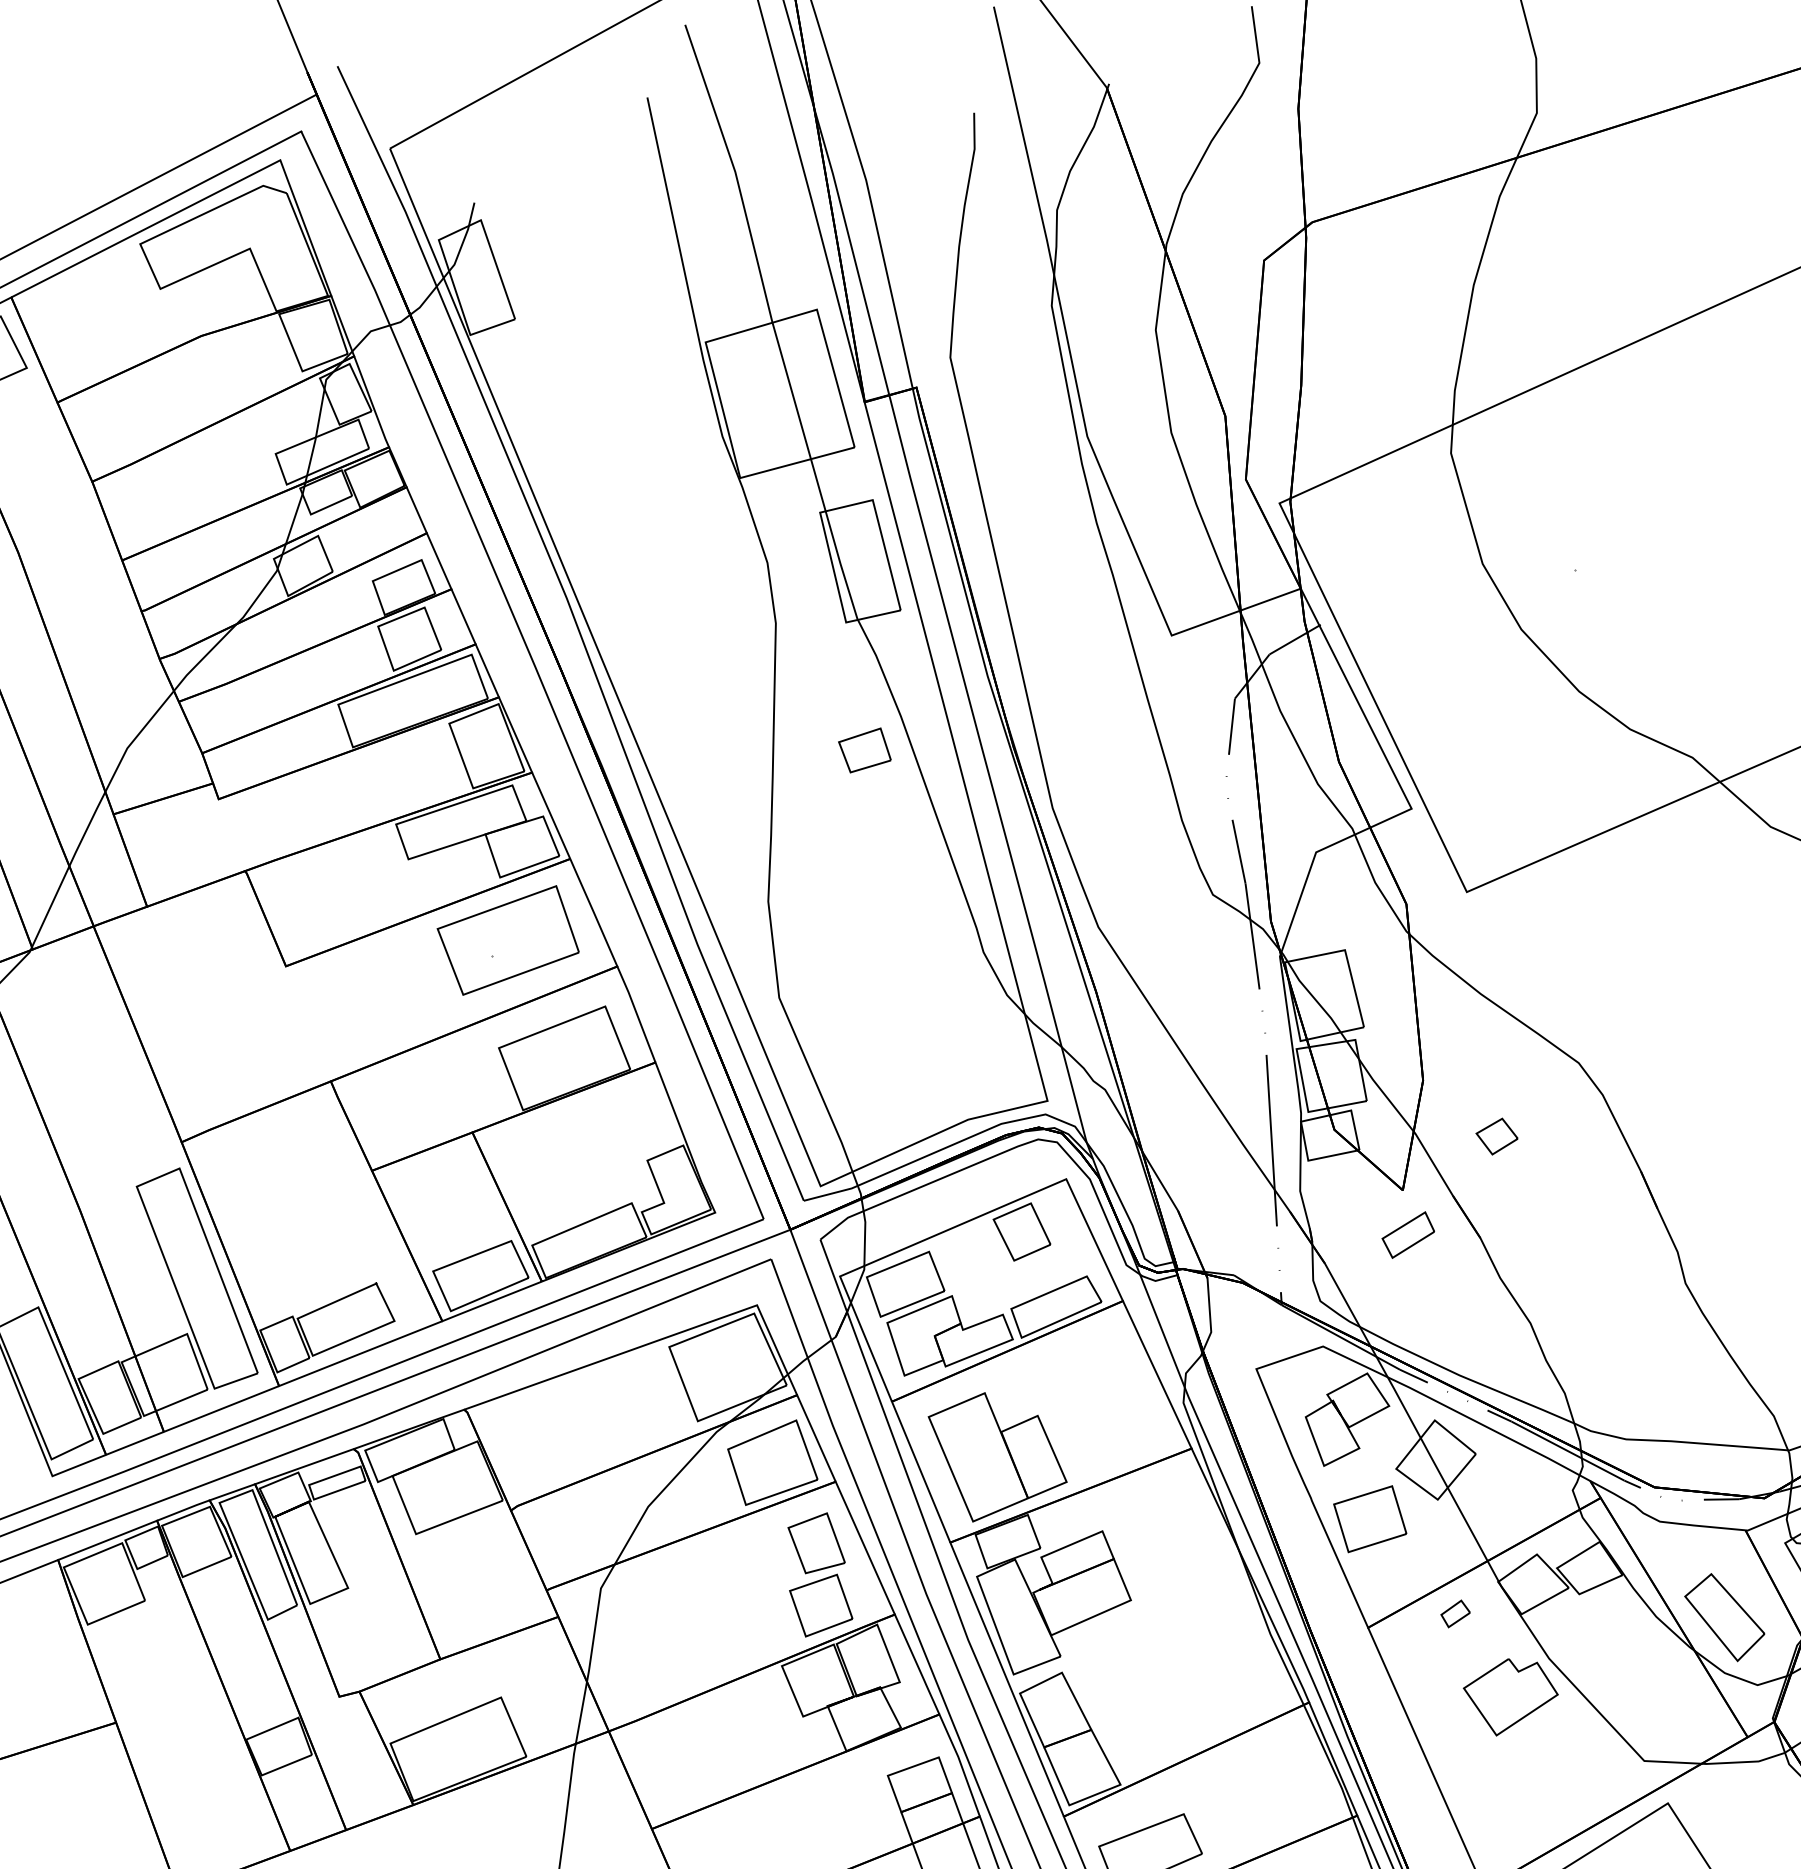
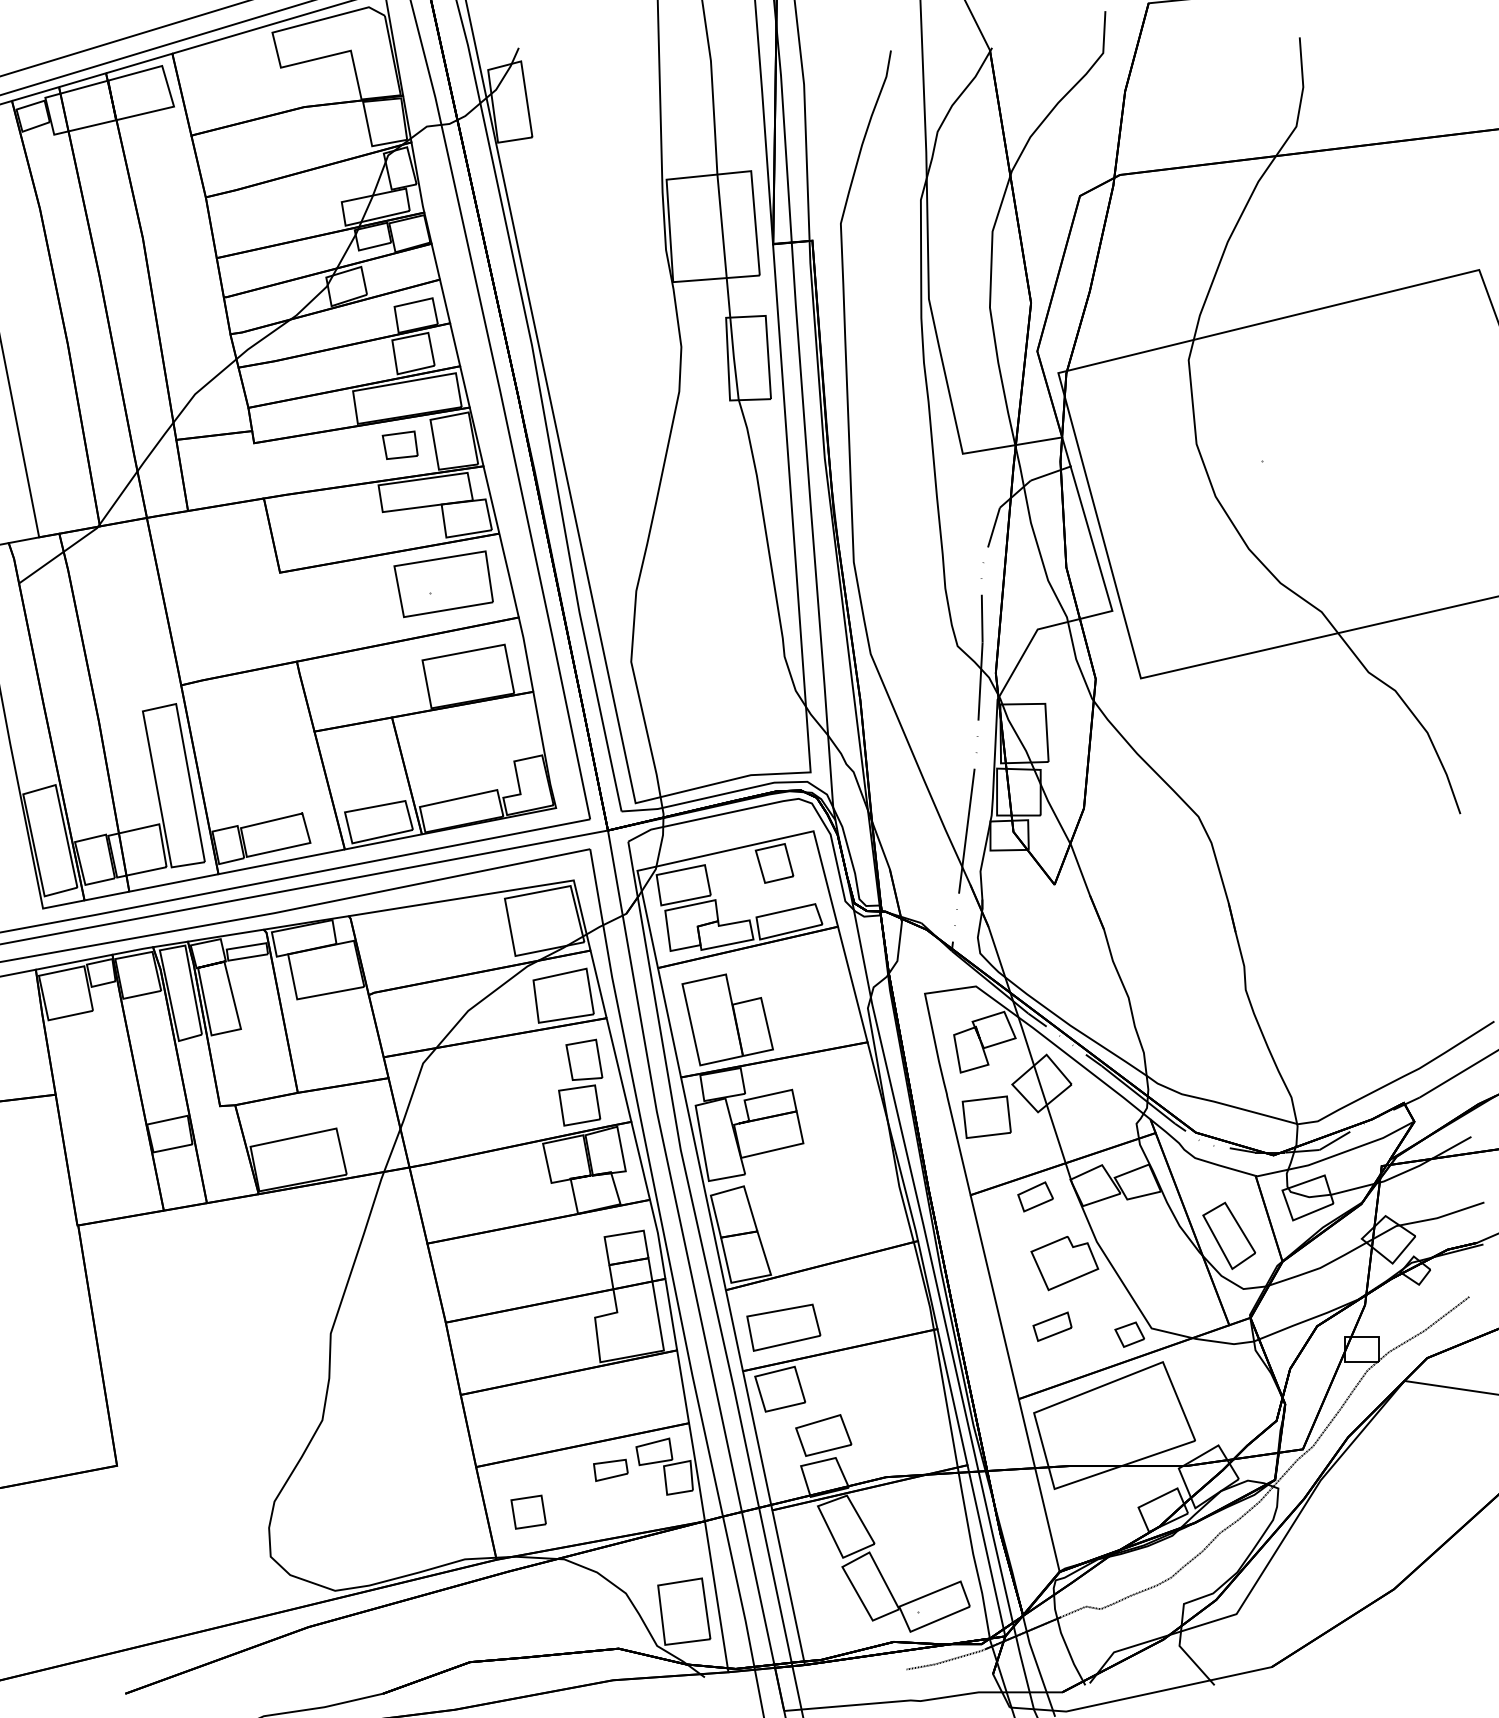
part: (863, 749) -> (399, 444), moved
part: (1496, 1136) -> (1129, 1334), moved
part: (1408, 1234) -> (1052, 1326), moved
part: (1455, 1613) -> (1035, 1196), size x1.67

